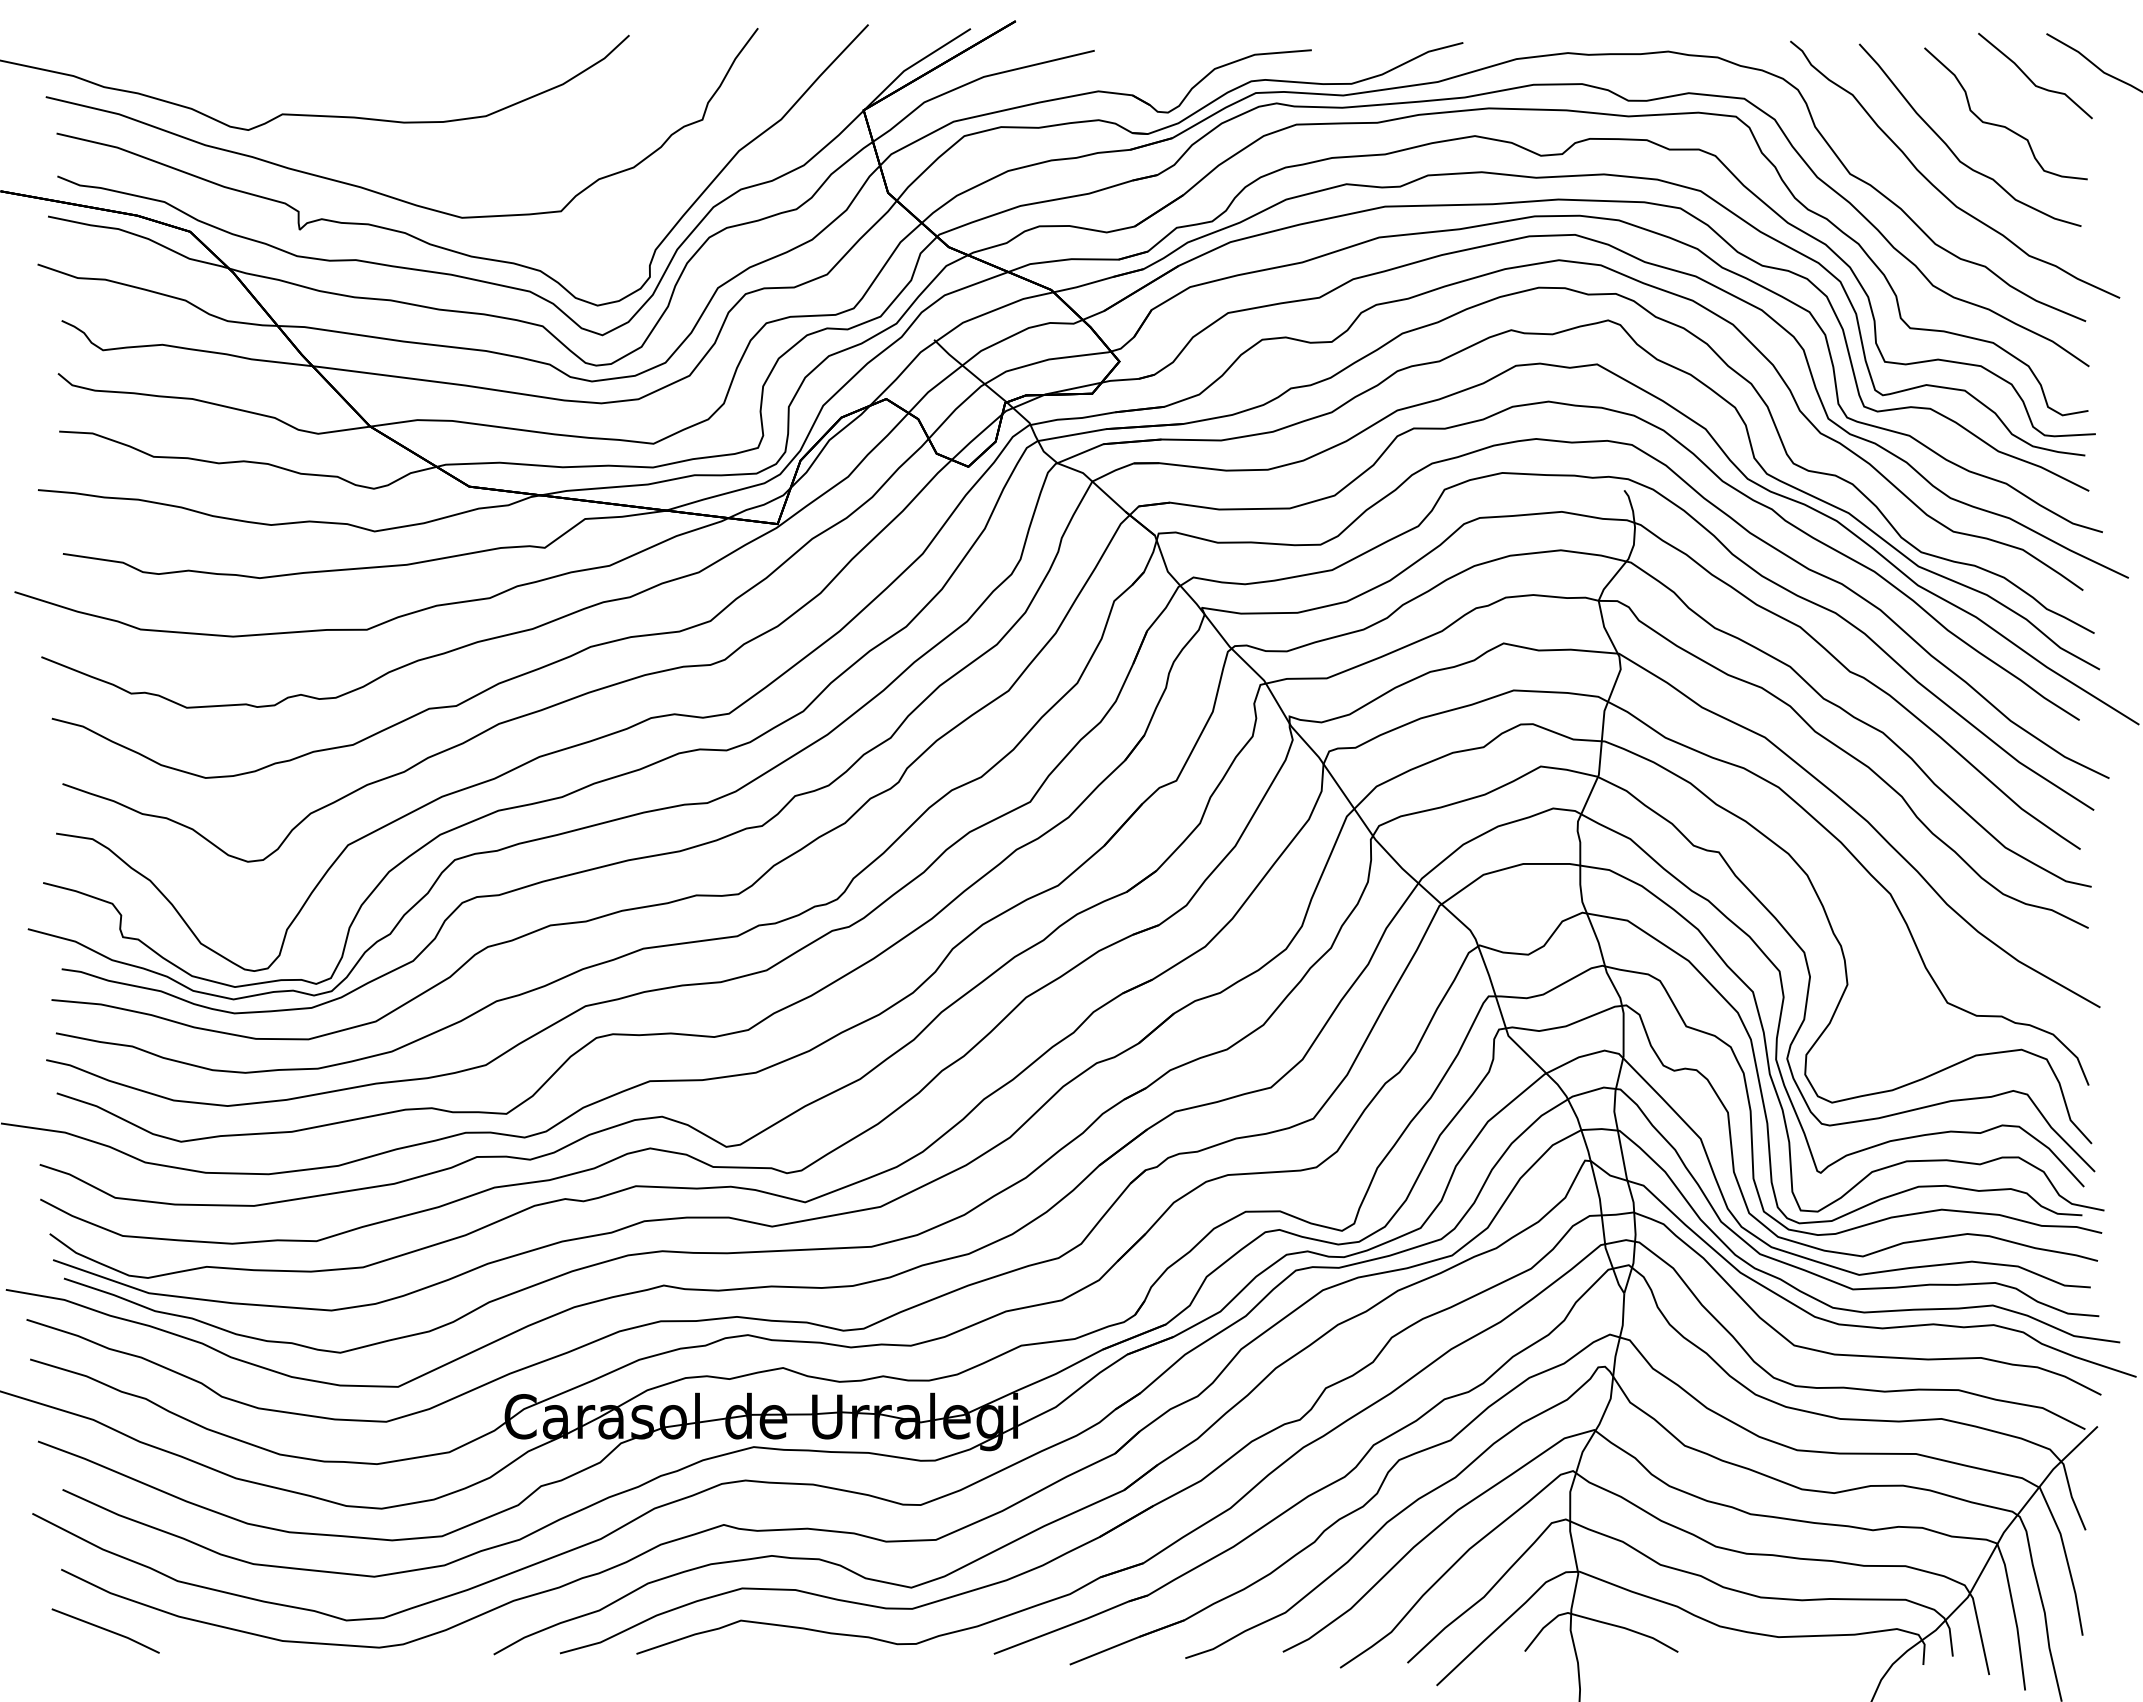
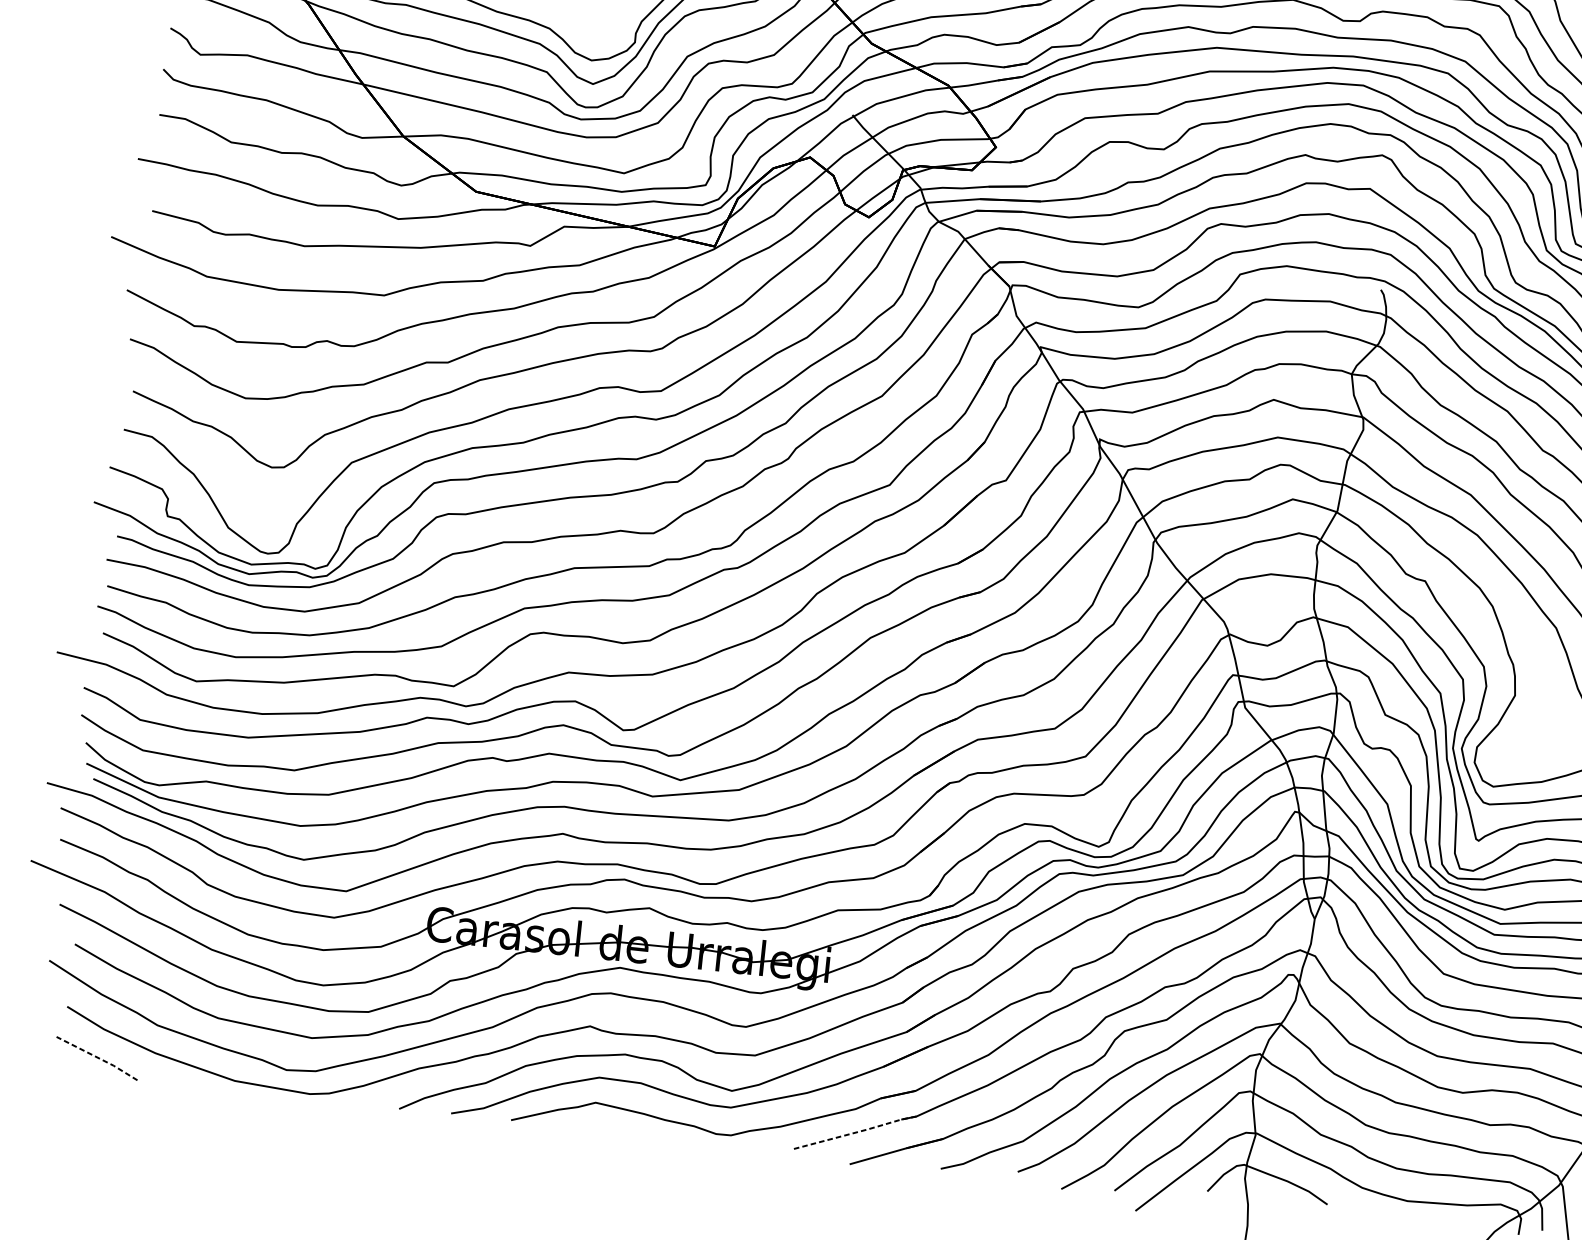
line: (1072, 1624) -> (855, 1133), solid -> dashed
line: (106, 1629) -> (97, 1057), solid -> dashed

